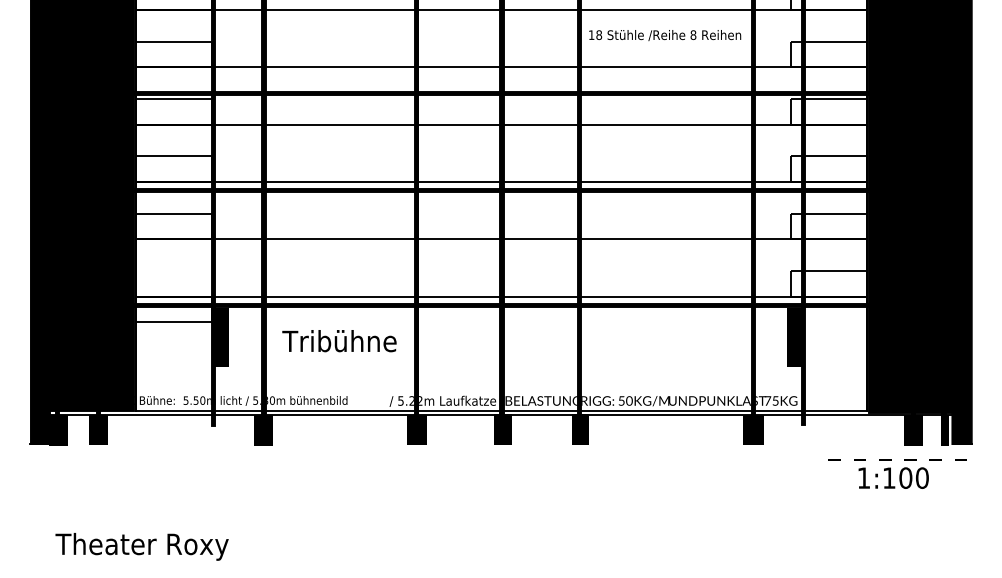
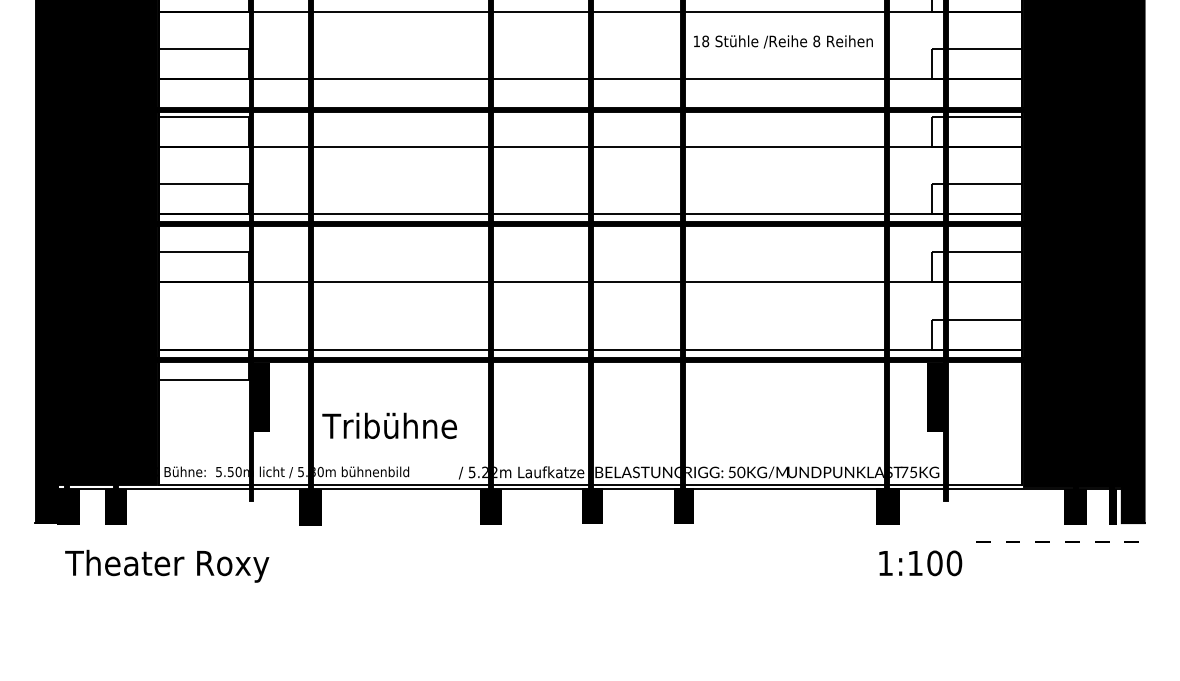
text: (339, 340) -> (389, 425), moved
text: (893, 478) -> (920, 563), moved
text: (142, 546) -> (167, 565), moved

